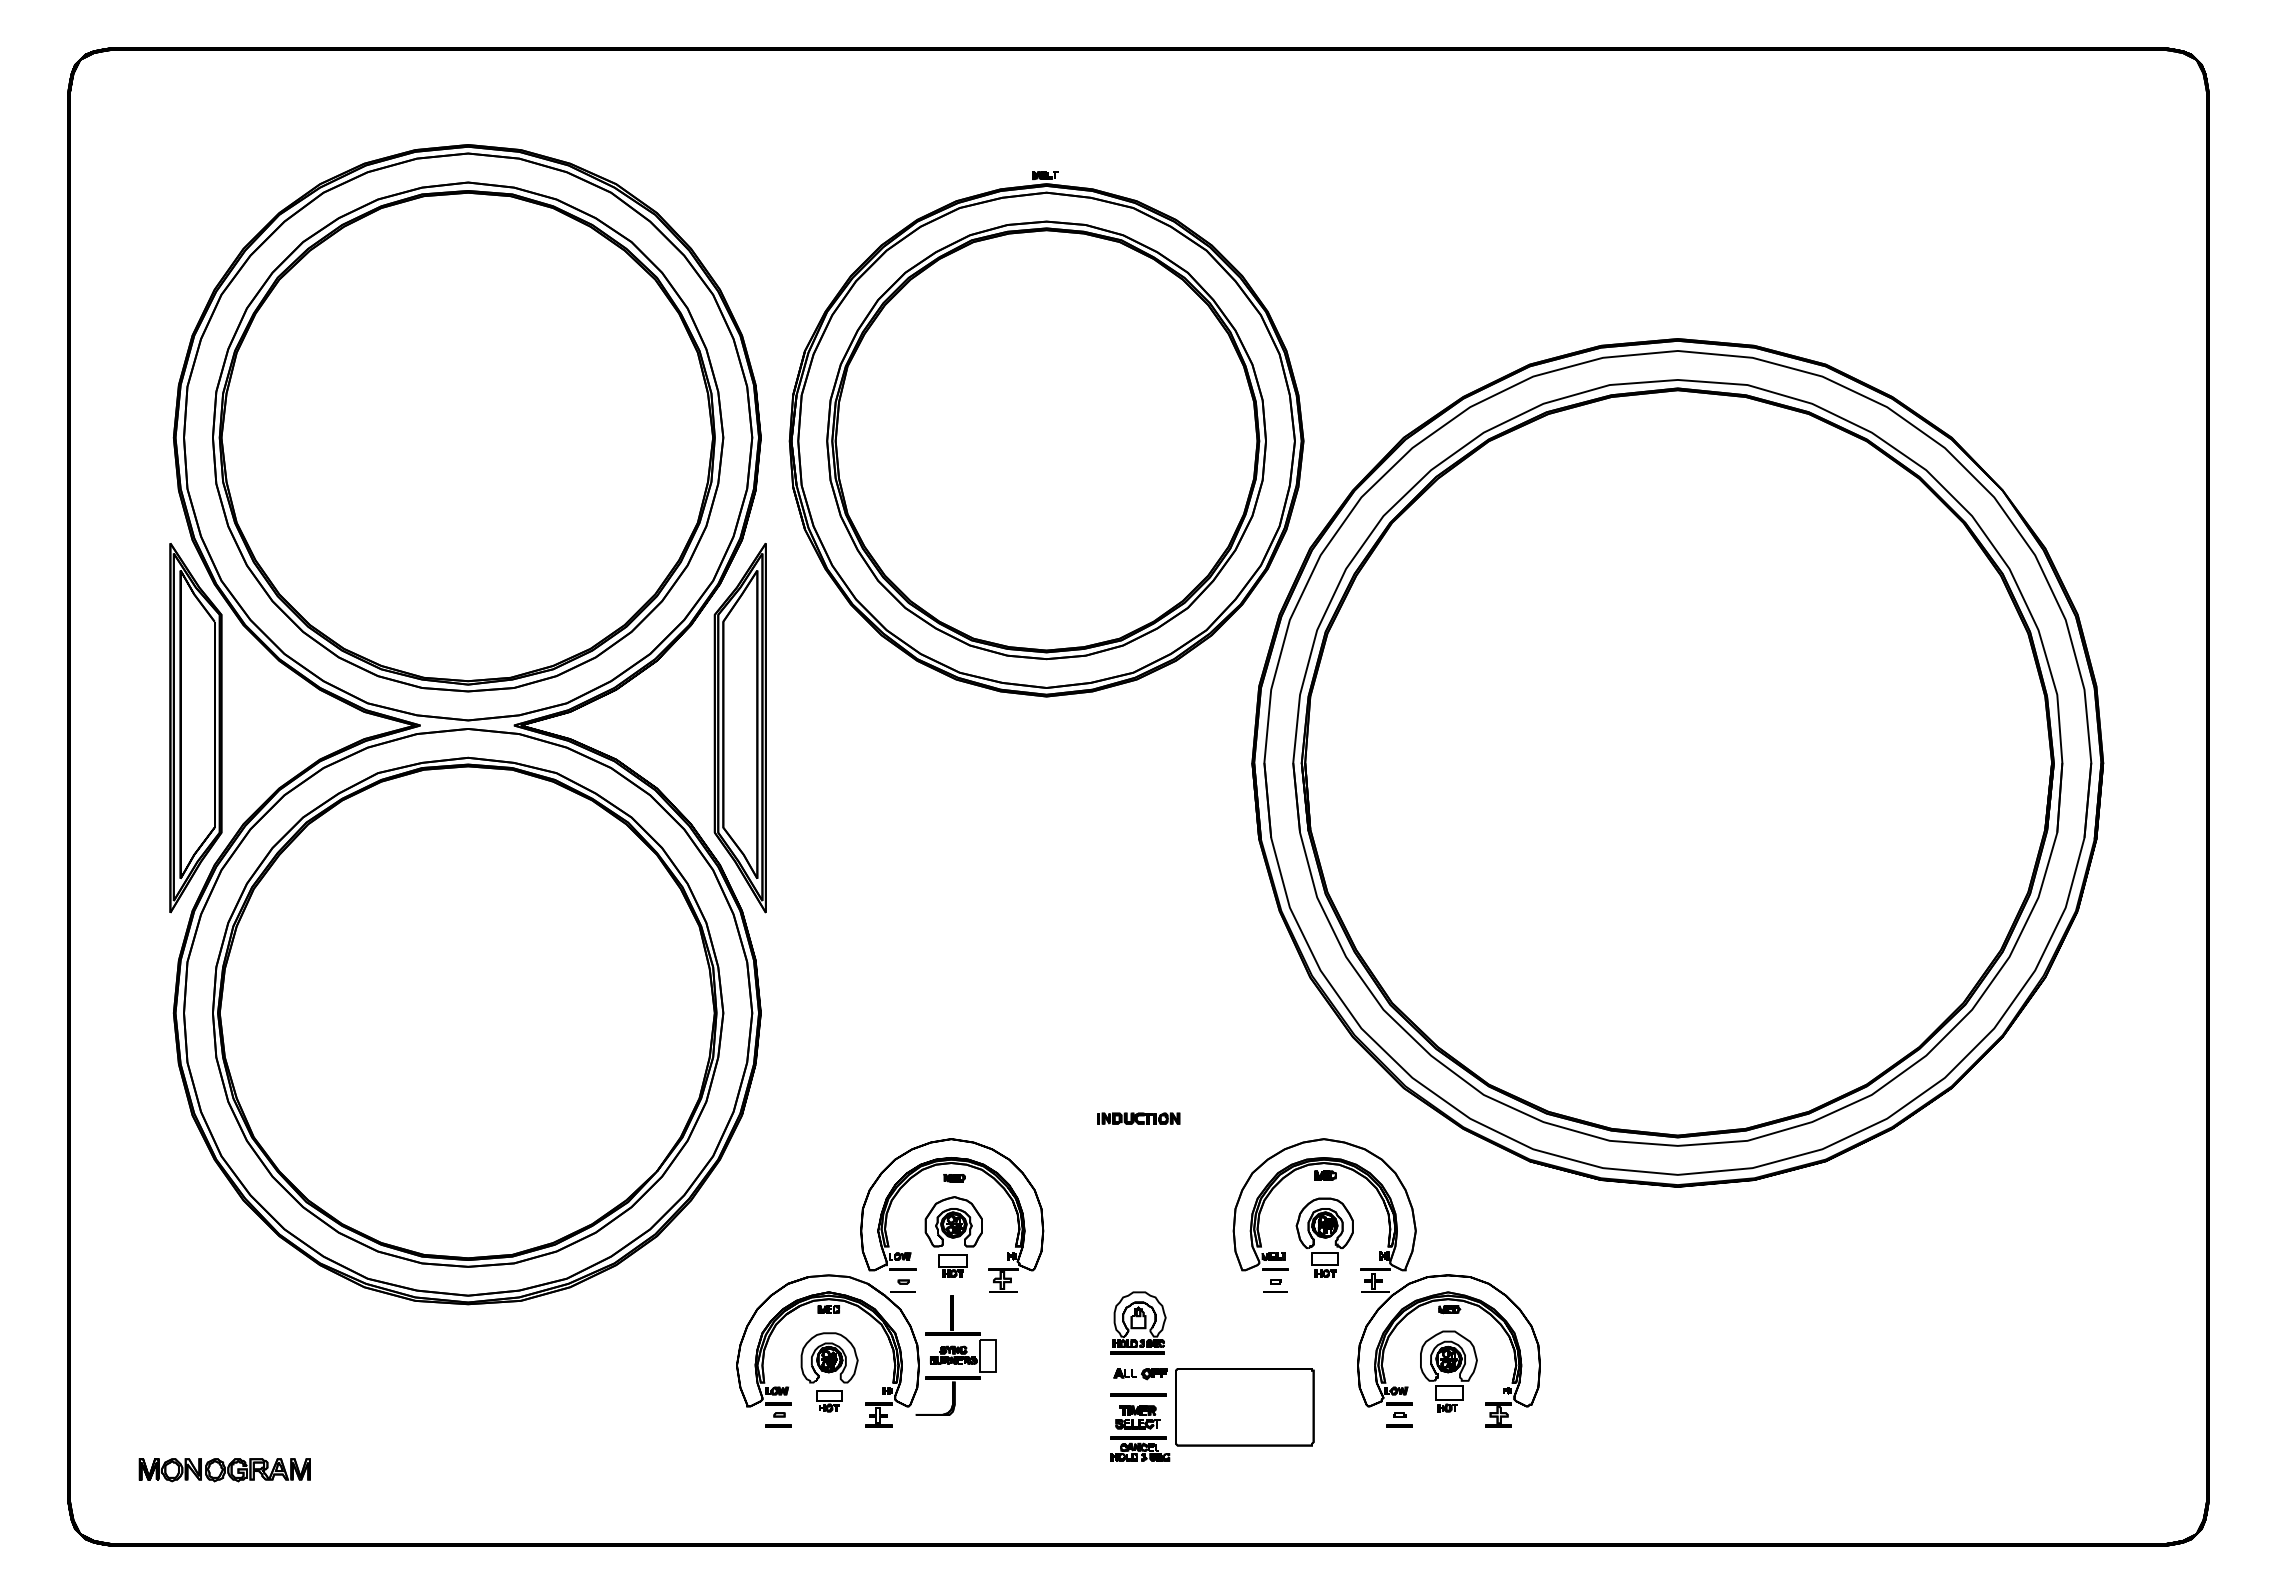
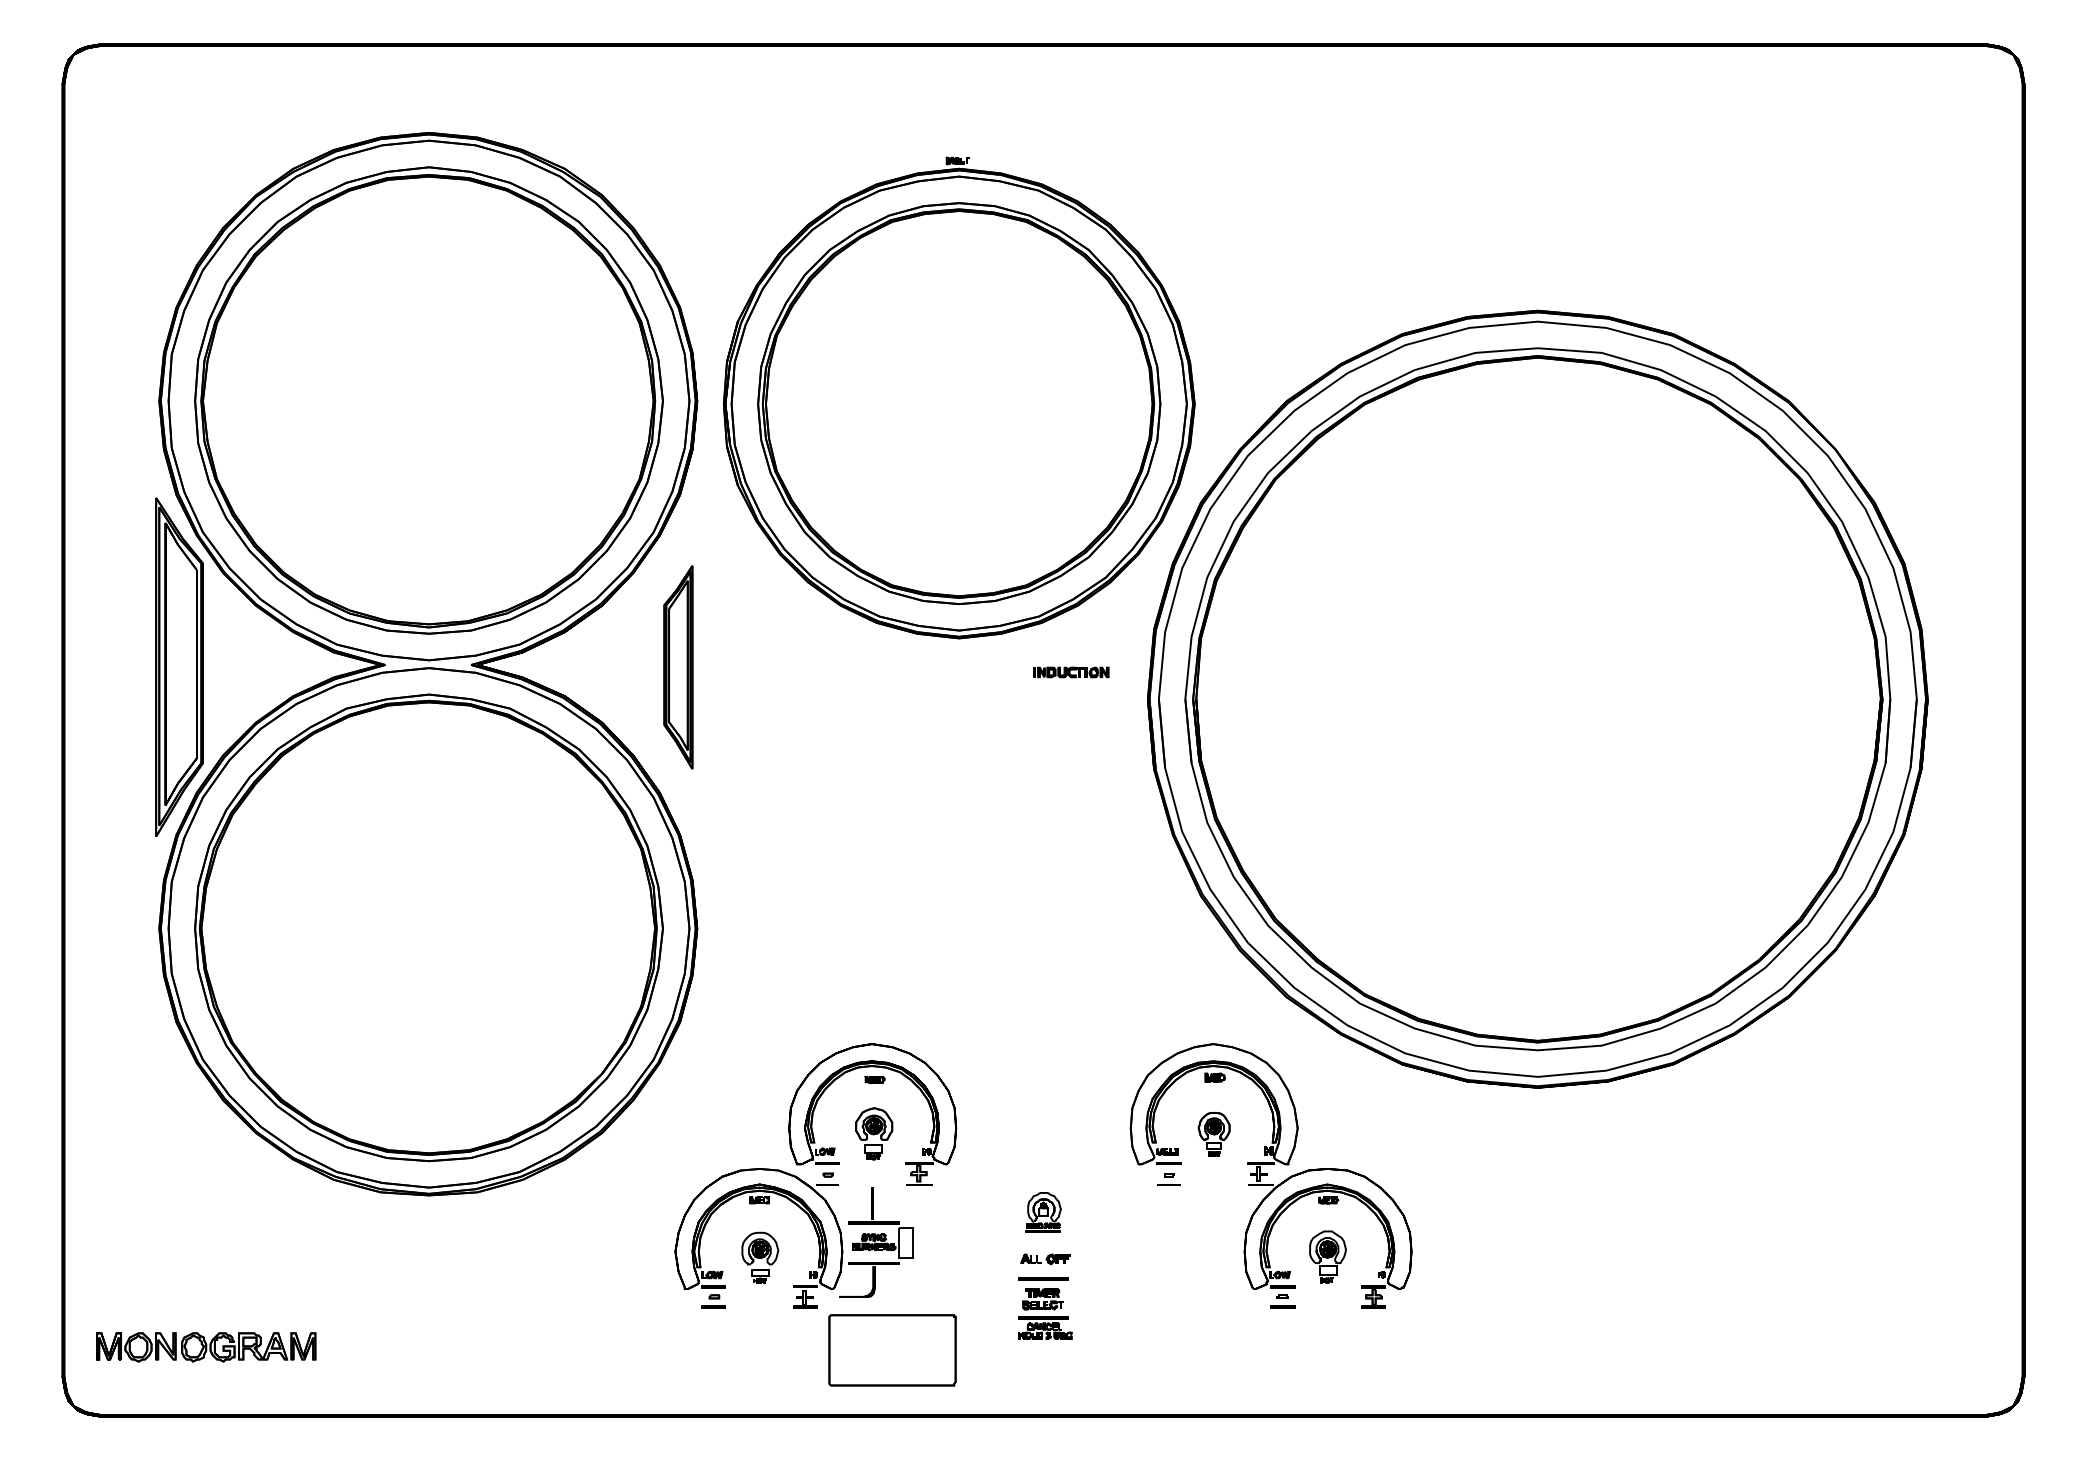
part: (739, 728) -> (677, 667), size x0.6
part: (1138, 1118) -> (1070, 672), moved
part: (953, 1236) -> (873, 1133), size x0.7
part: (1324, 1237) -> (1213, 1134), size x0.6
part: (1138, 1322) -> (1043, 1212), size x0.7
part: (1448, 1371) -> (1327, 1257), size x0.7
part: (829, 1372) -> (760, 1258), size x0.7
part: (1244, 1407) -> (892, 1350), moved
part: (224, 1470) -> (205, 1347), size x1.4

